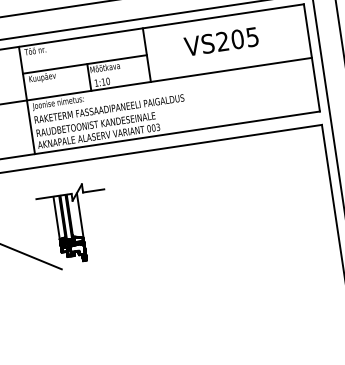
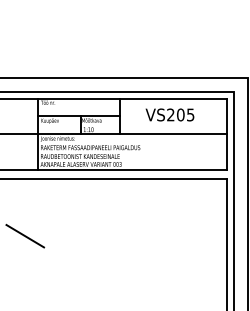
part: (74, 224) -> (56, 219), removed

